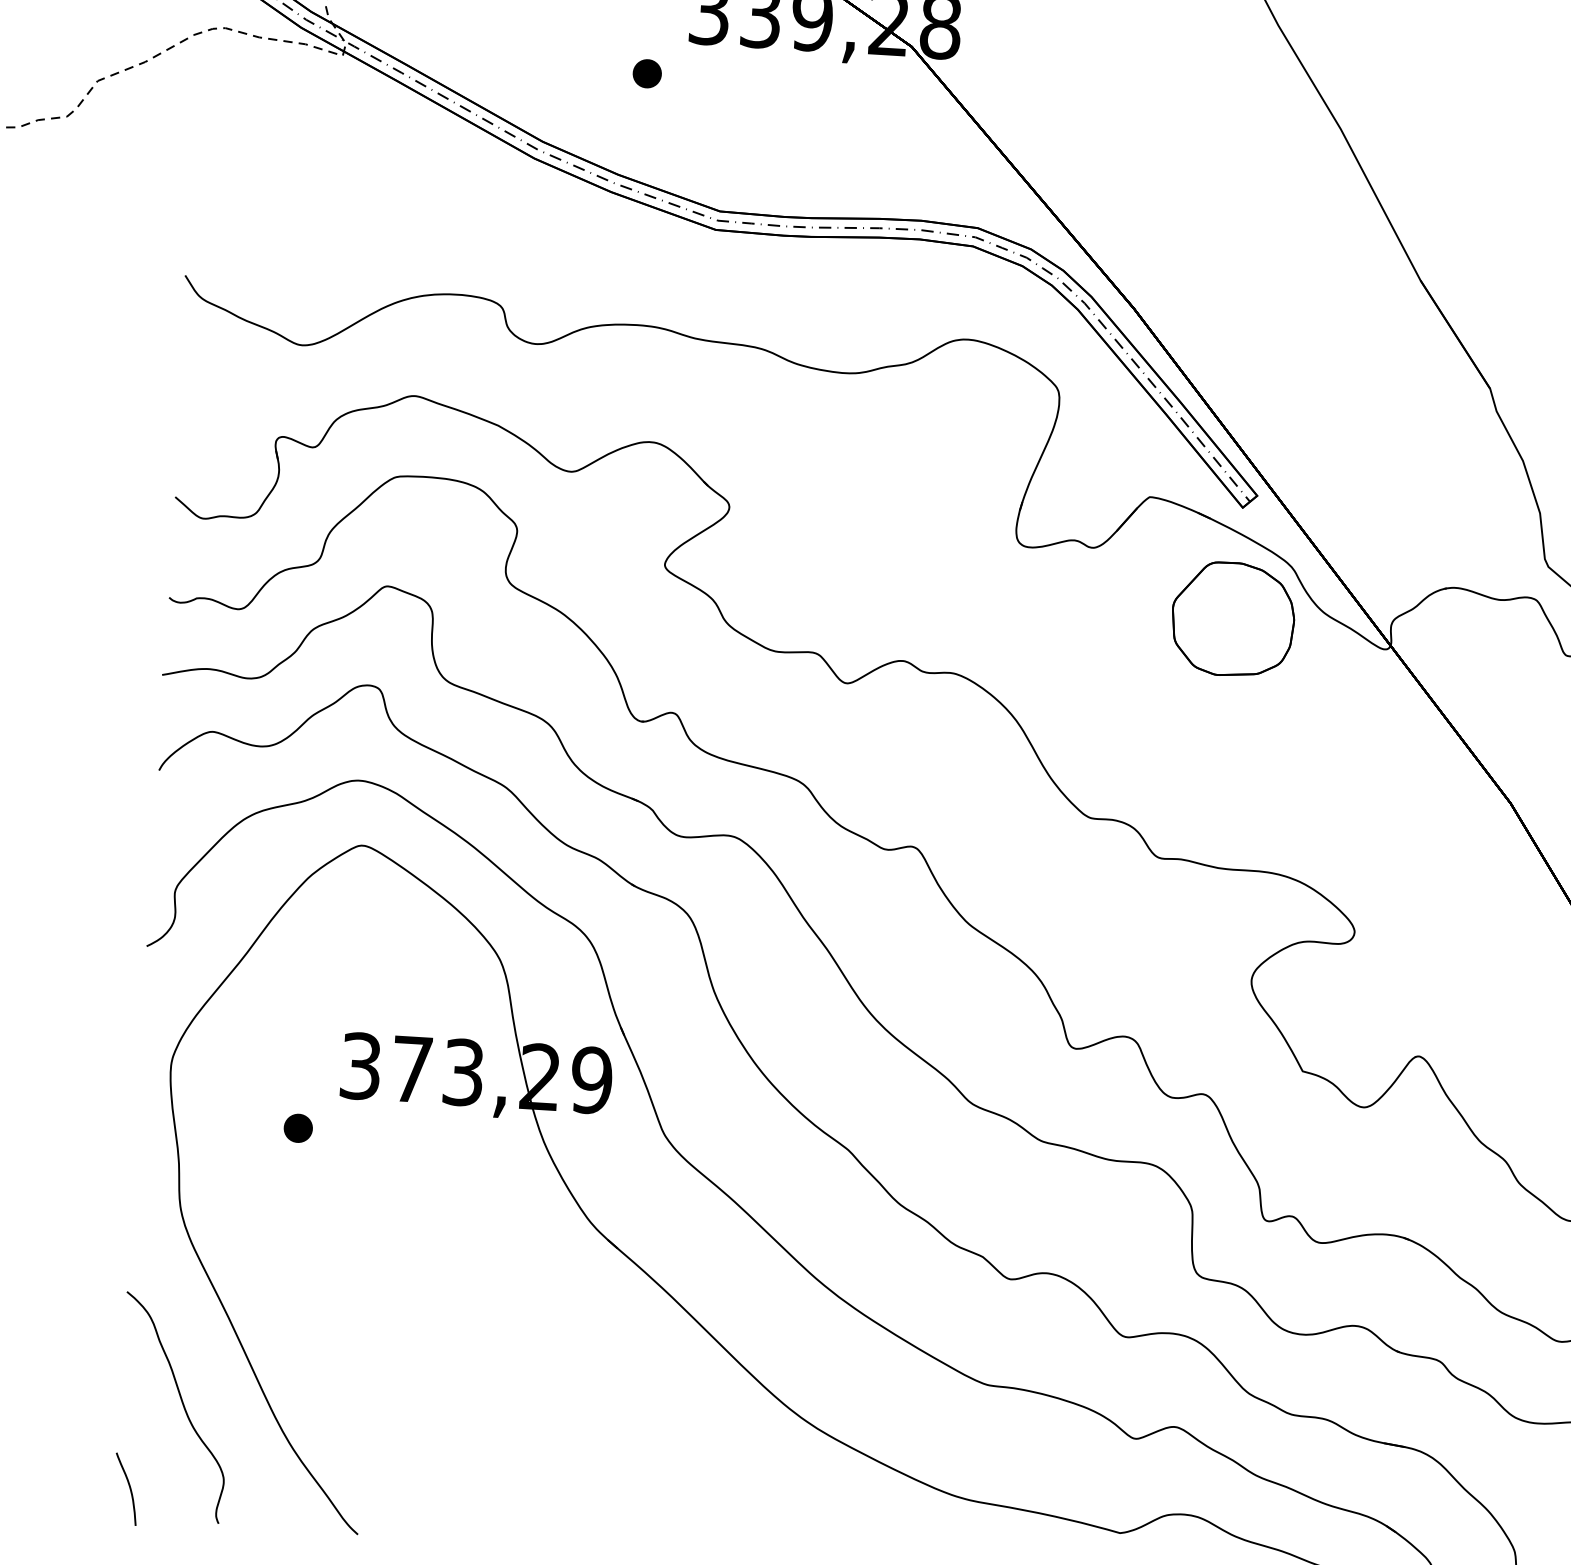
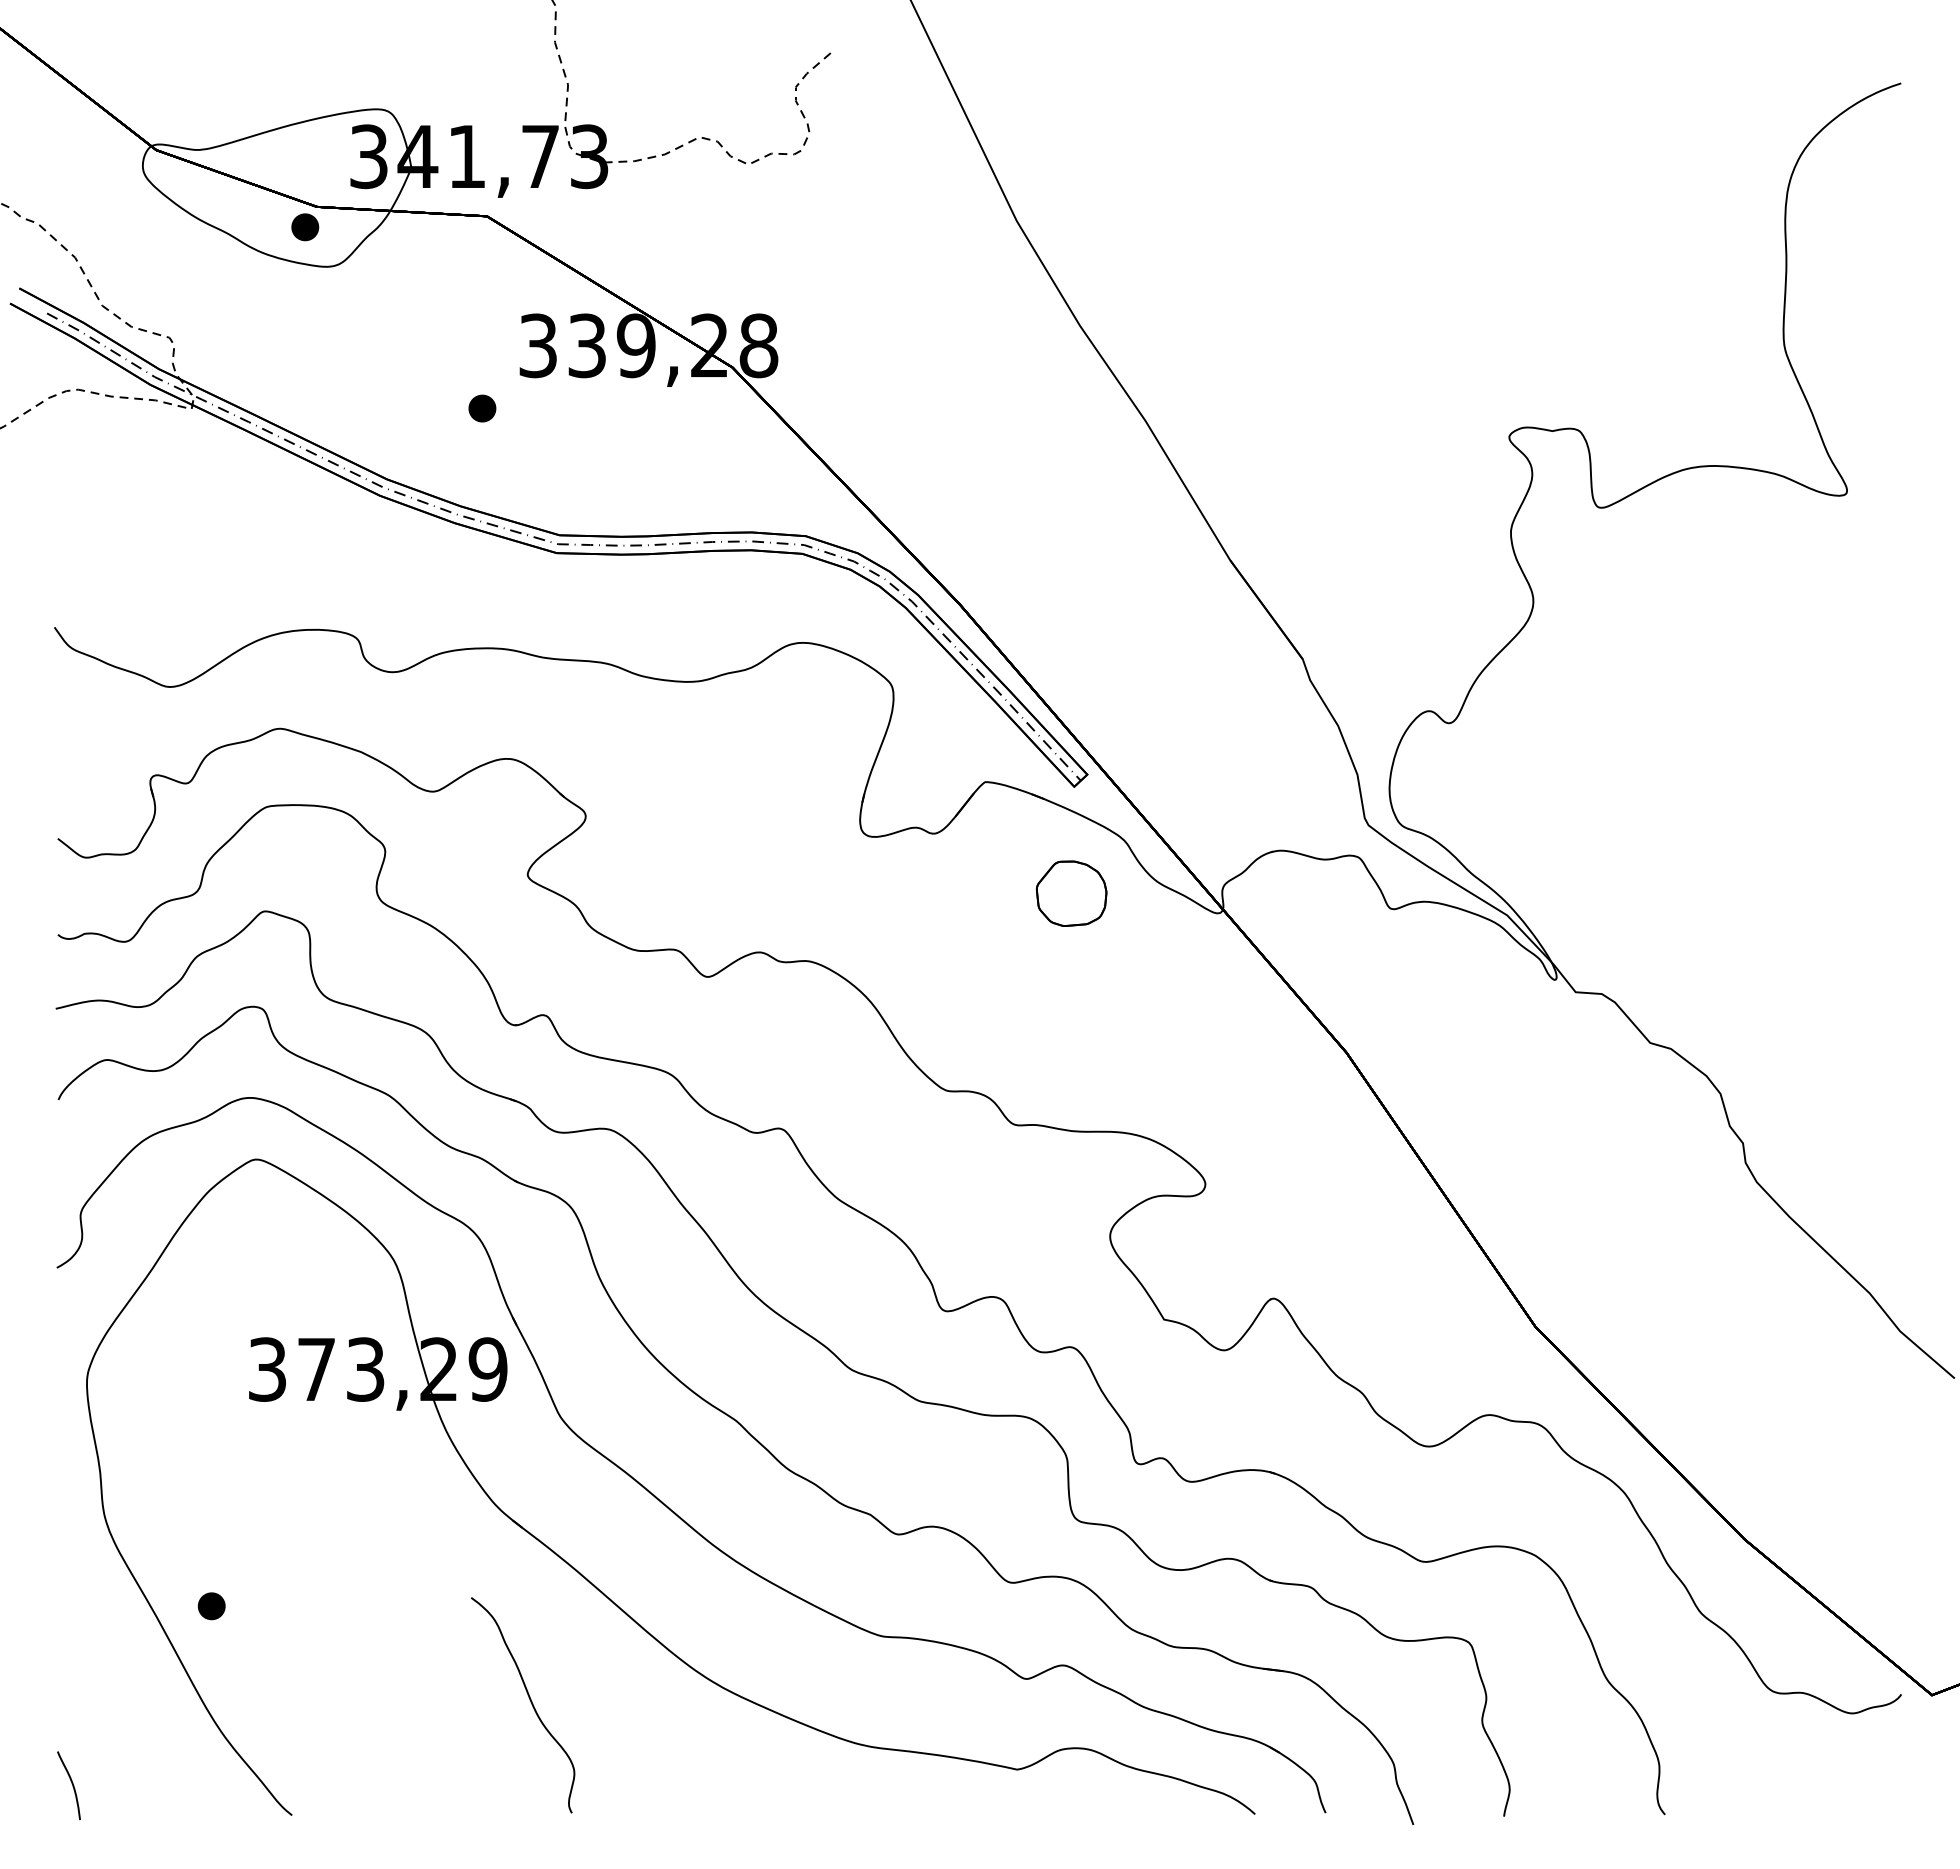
part: (1233, 619) -> (1071, 893), size x0.6
part: (298, 1128) -> (211, 1606), moved
curve: (182, 1405) -> (530, 1702), moved

